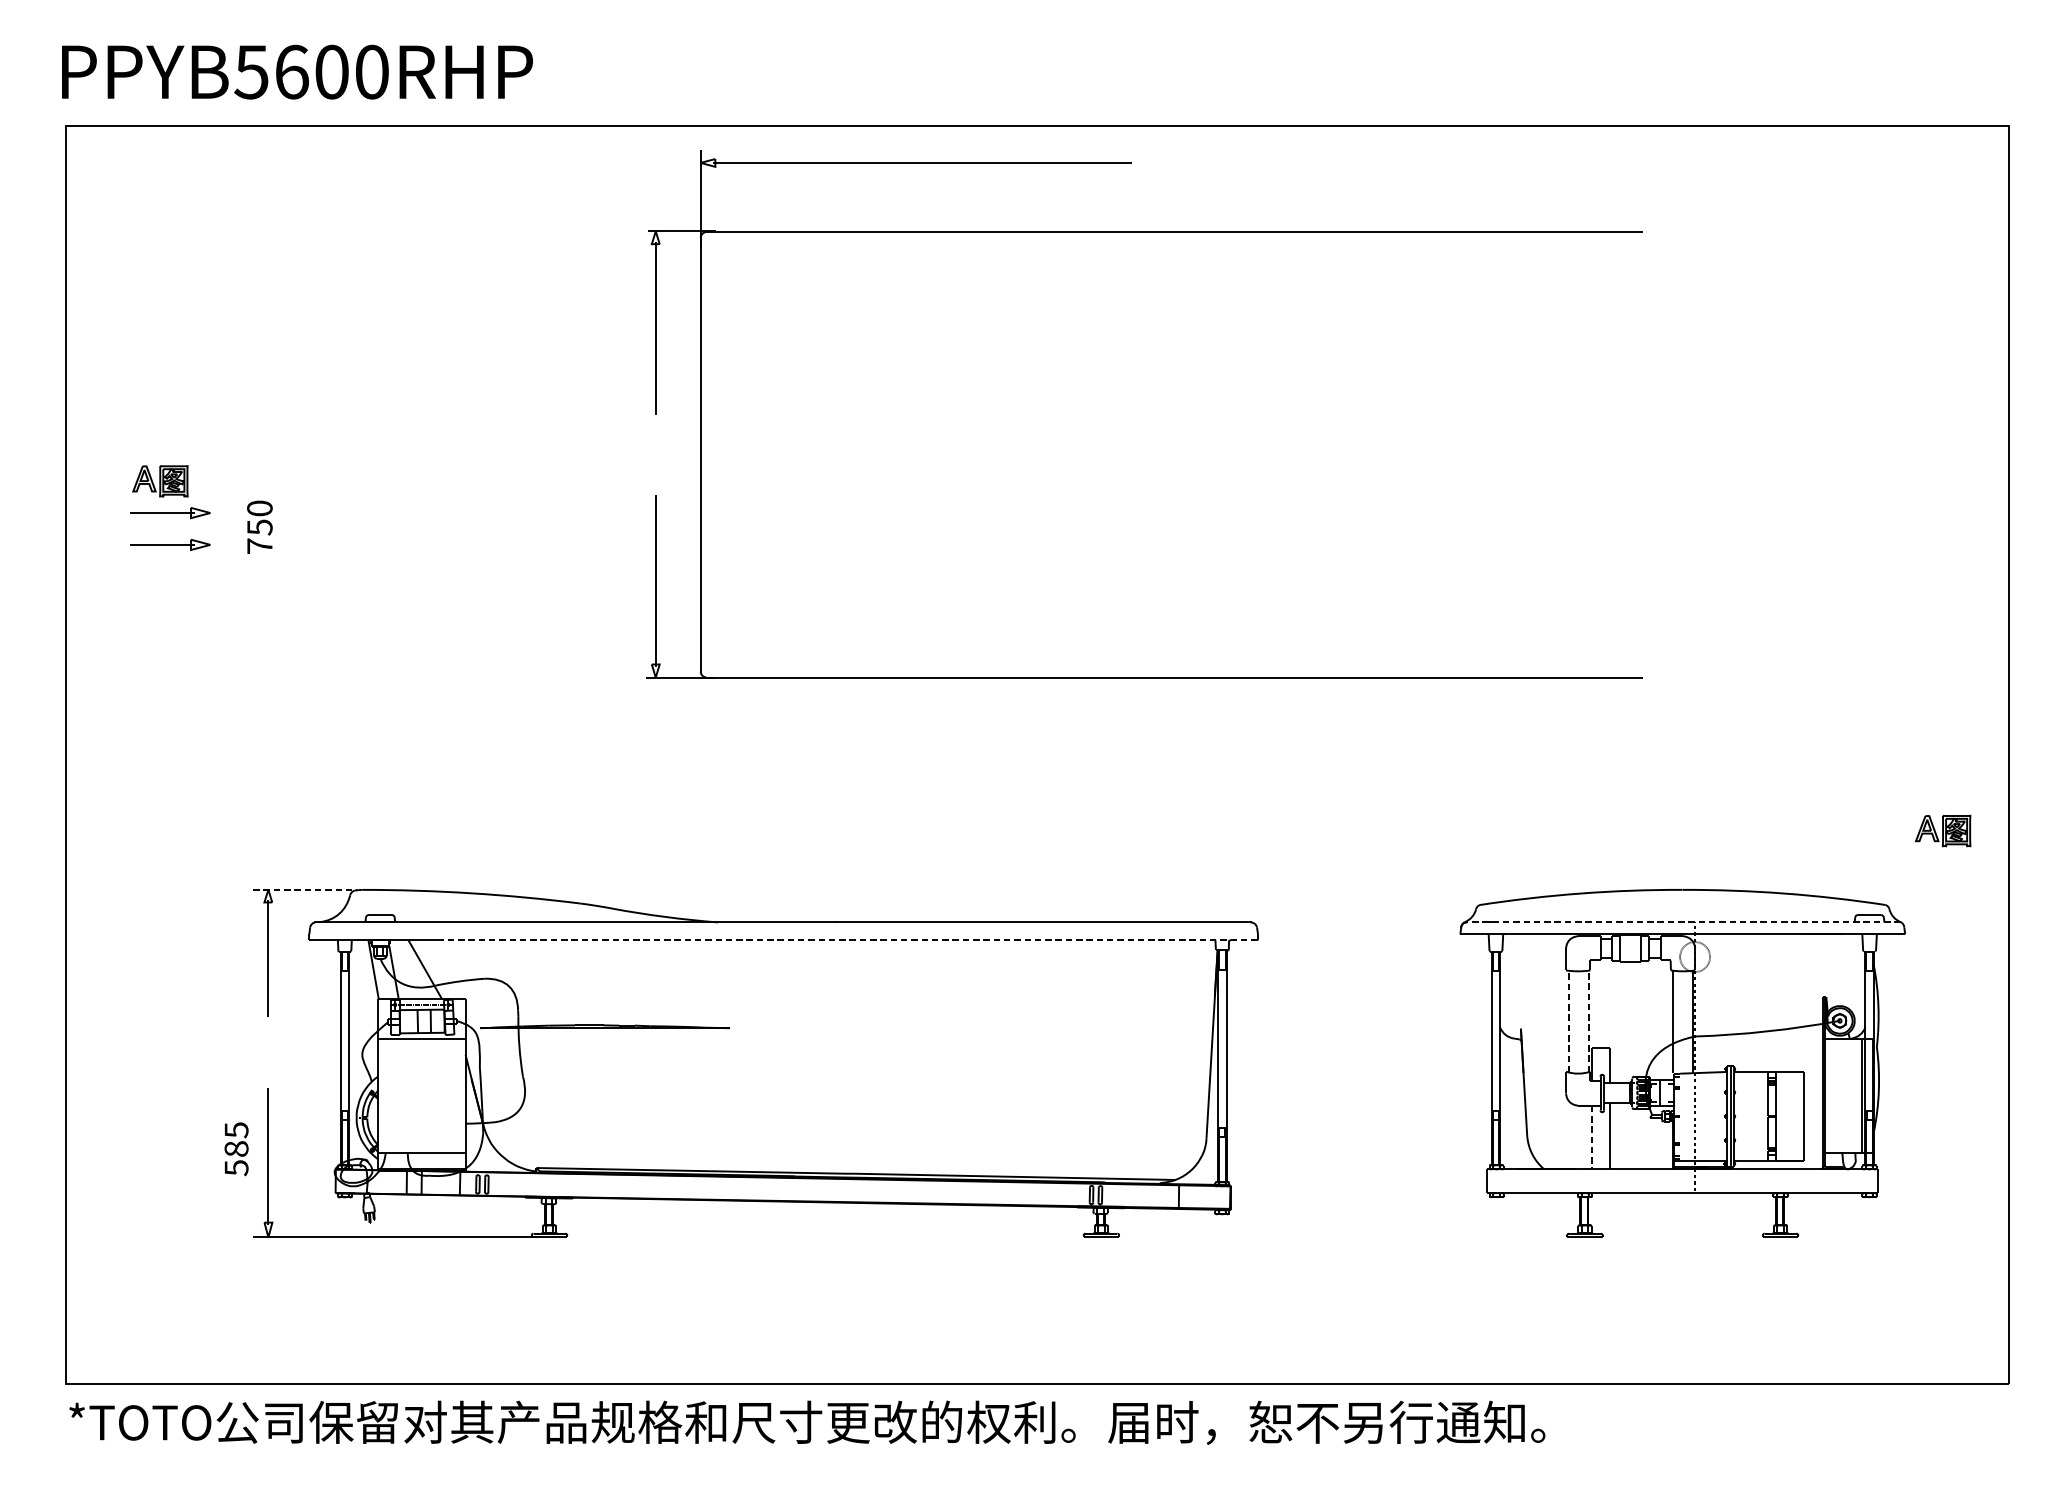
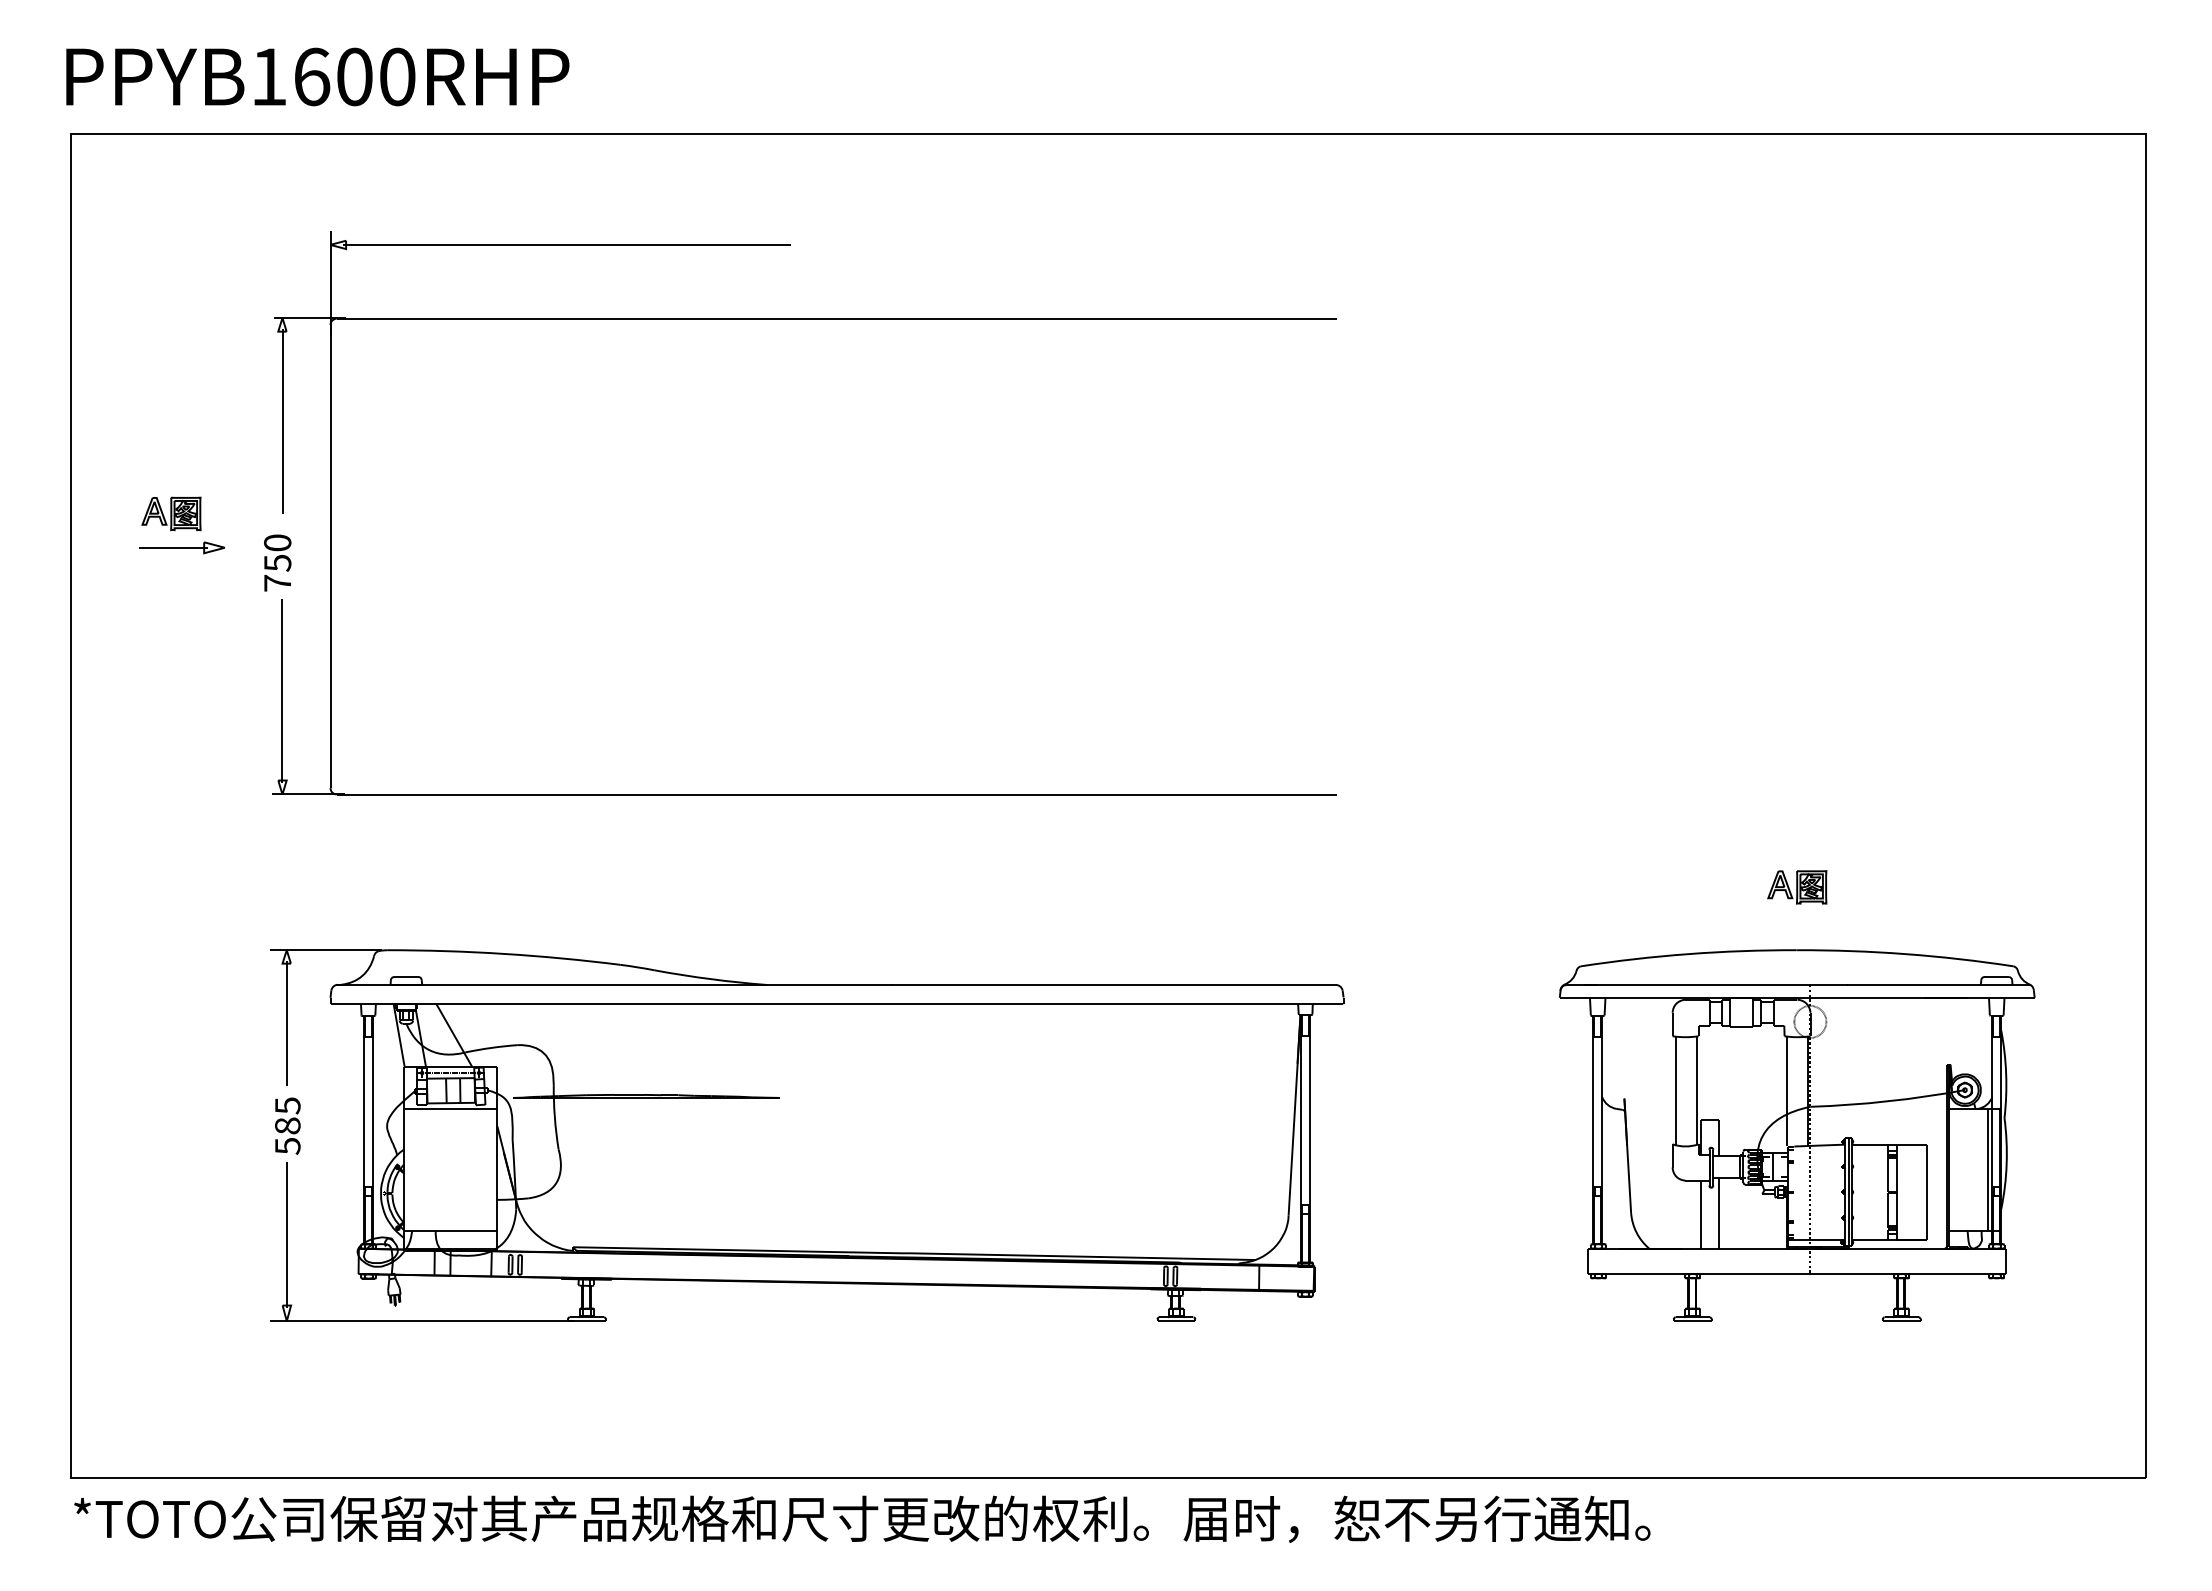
text: (251, 72) -> (268, 77), PPYB5600RHP -> PPYB1600RHP
part: (1144, 232) -> (804, 319), moved
part: (169, 544) -> (181, 581), removed
part: (1943, 831) -> (1797, 887), moved
line: (305, 890) -> (326, 950), dashed -> solid
line: (1683, 921) -> (1798, 984), dashed -> solid
line: (849, 939) -> (907, 1003), dashed -> solid
line: (1568, 1021) -> (1675, 1090), dashed -> solid
line: (1588, 1021) -> (1696, 1090), dashed -> solid
line: (1592, 1138) -> (1700, 1215), dashed -> solid
text: (236, 1148) -> (287, 1125), moved

